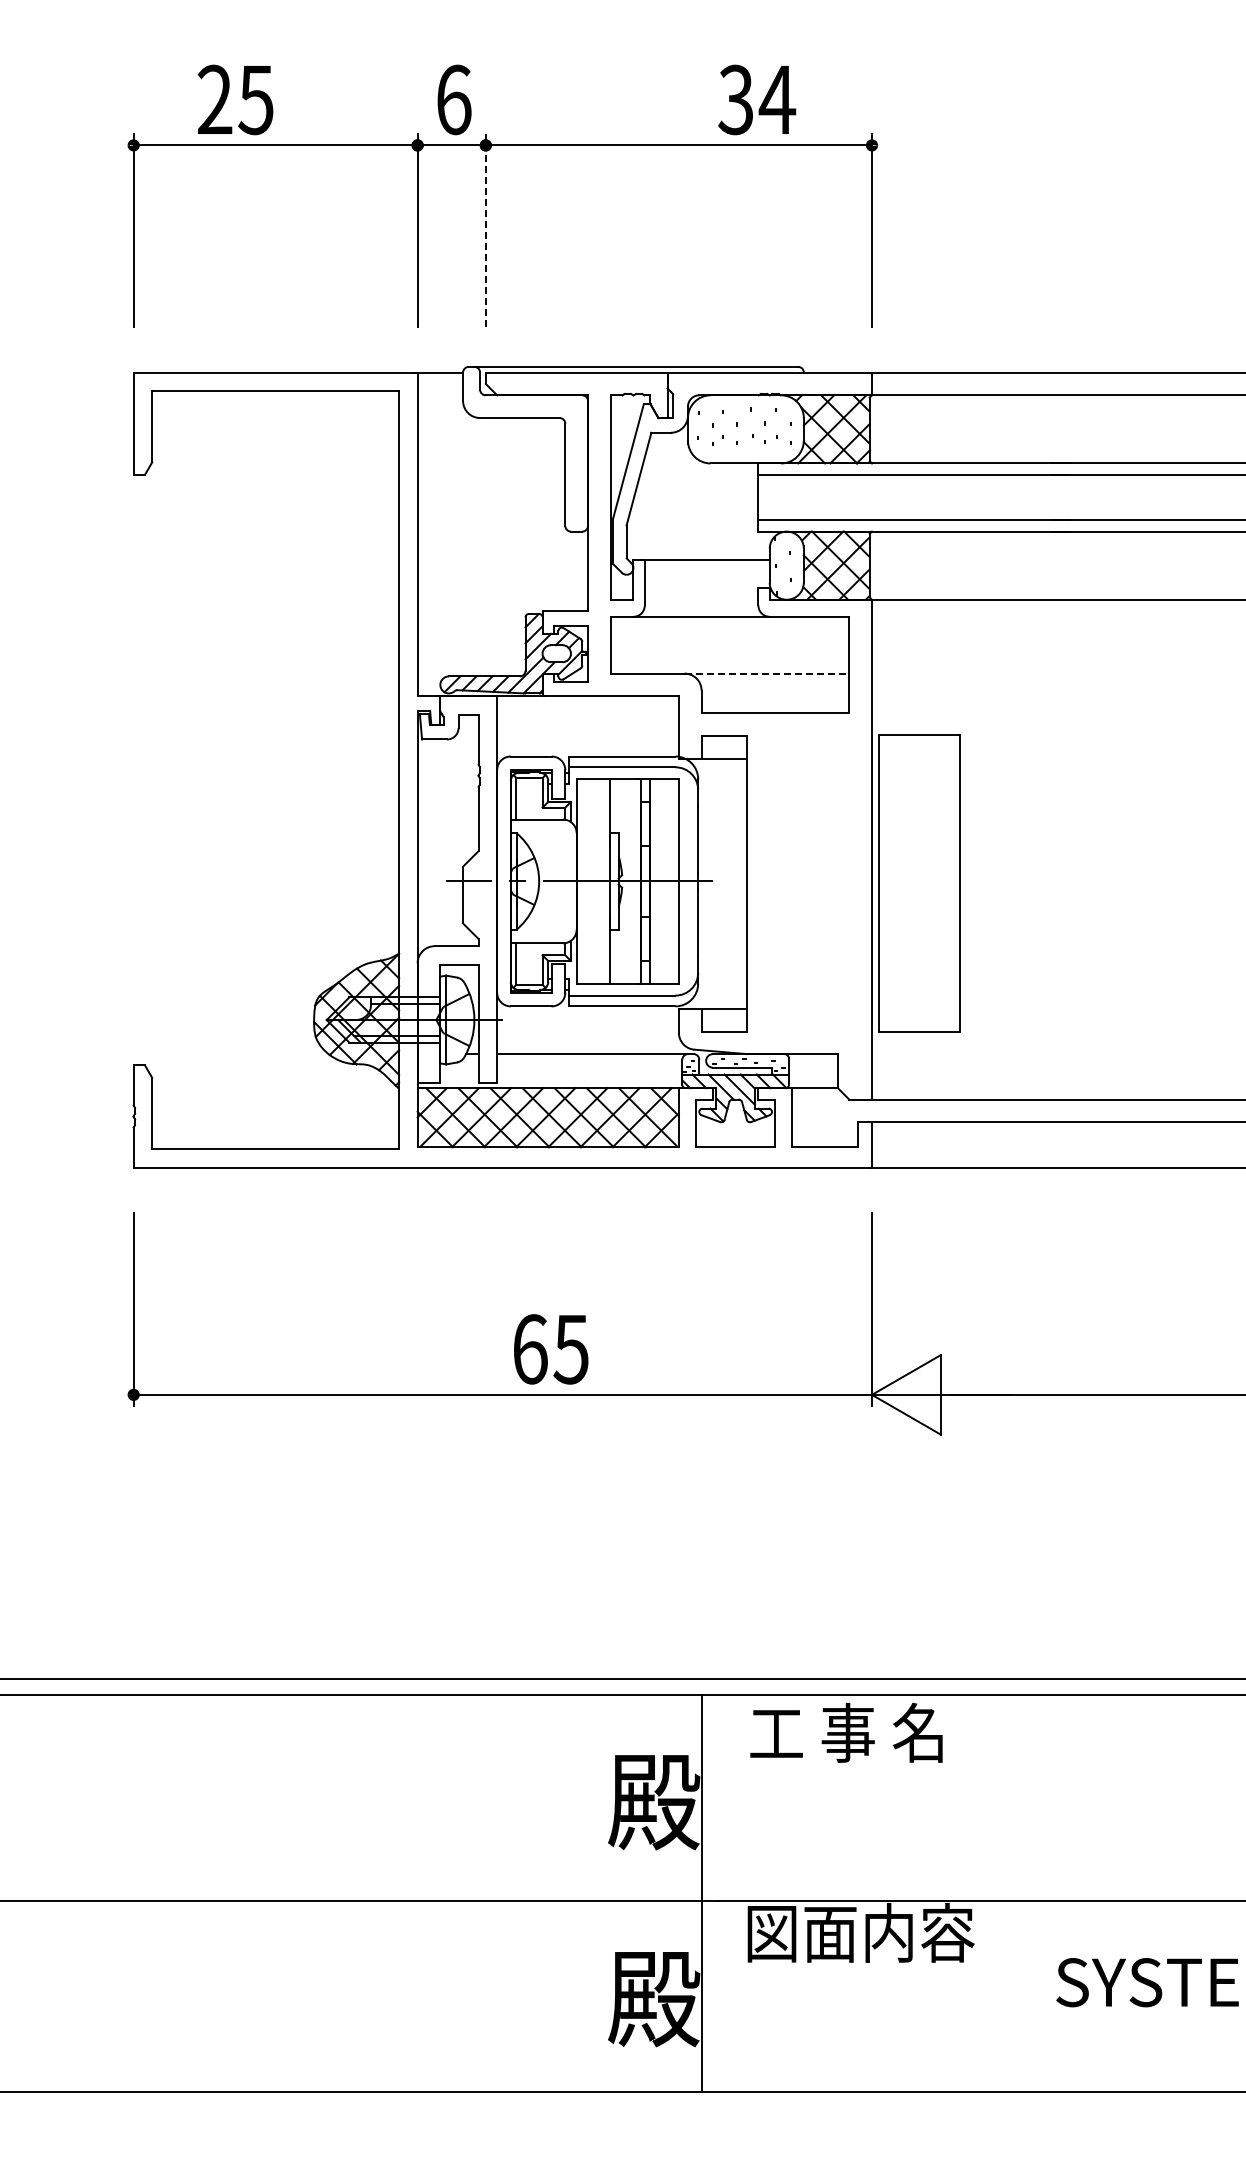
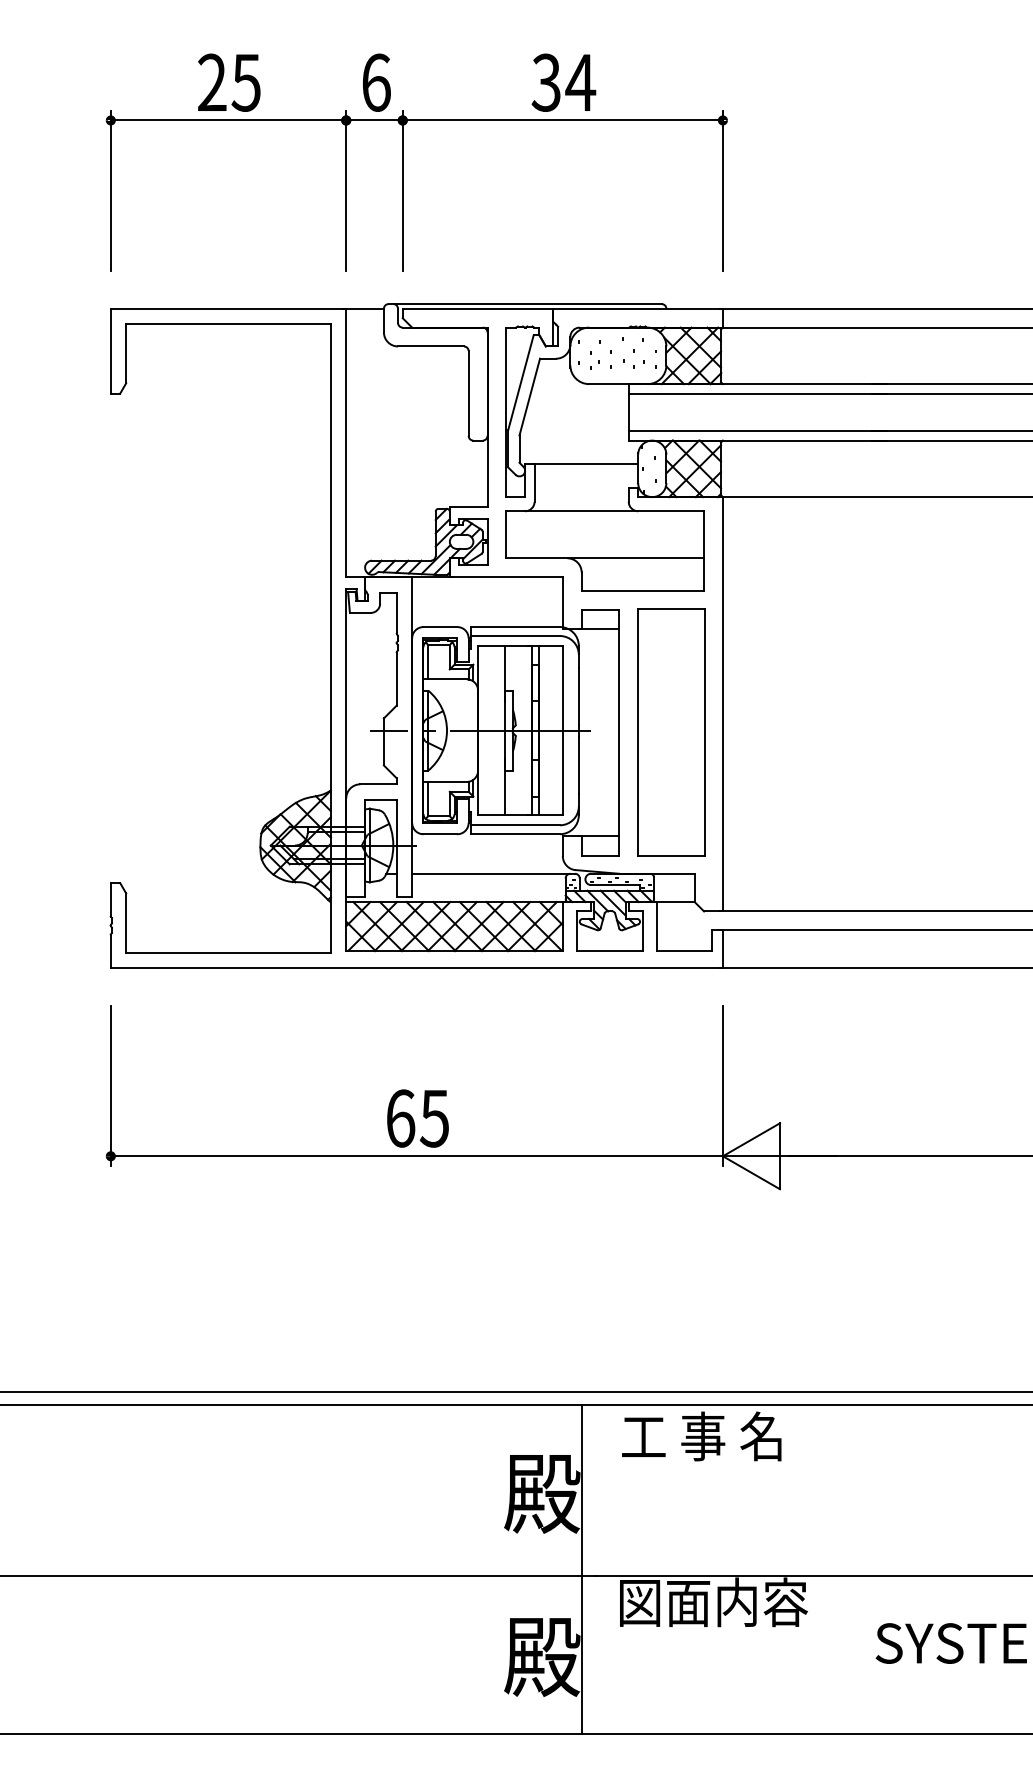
text: (235, 99) -> (229, 82), moved
text: (757, 99) -> (564, 82), moved
line: (485, 230) -> (402, 191), dashed -> solid
line: (767, 673) -> (636, 558), dashed -> solid
part: (919, 883) -> (671, 732), moved
text: (551, 1349) -> (418, 1118), moved

